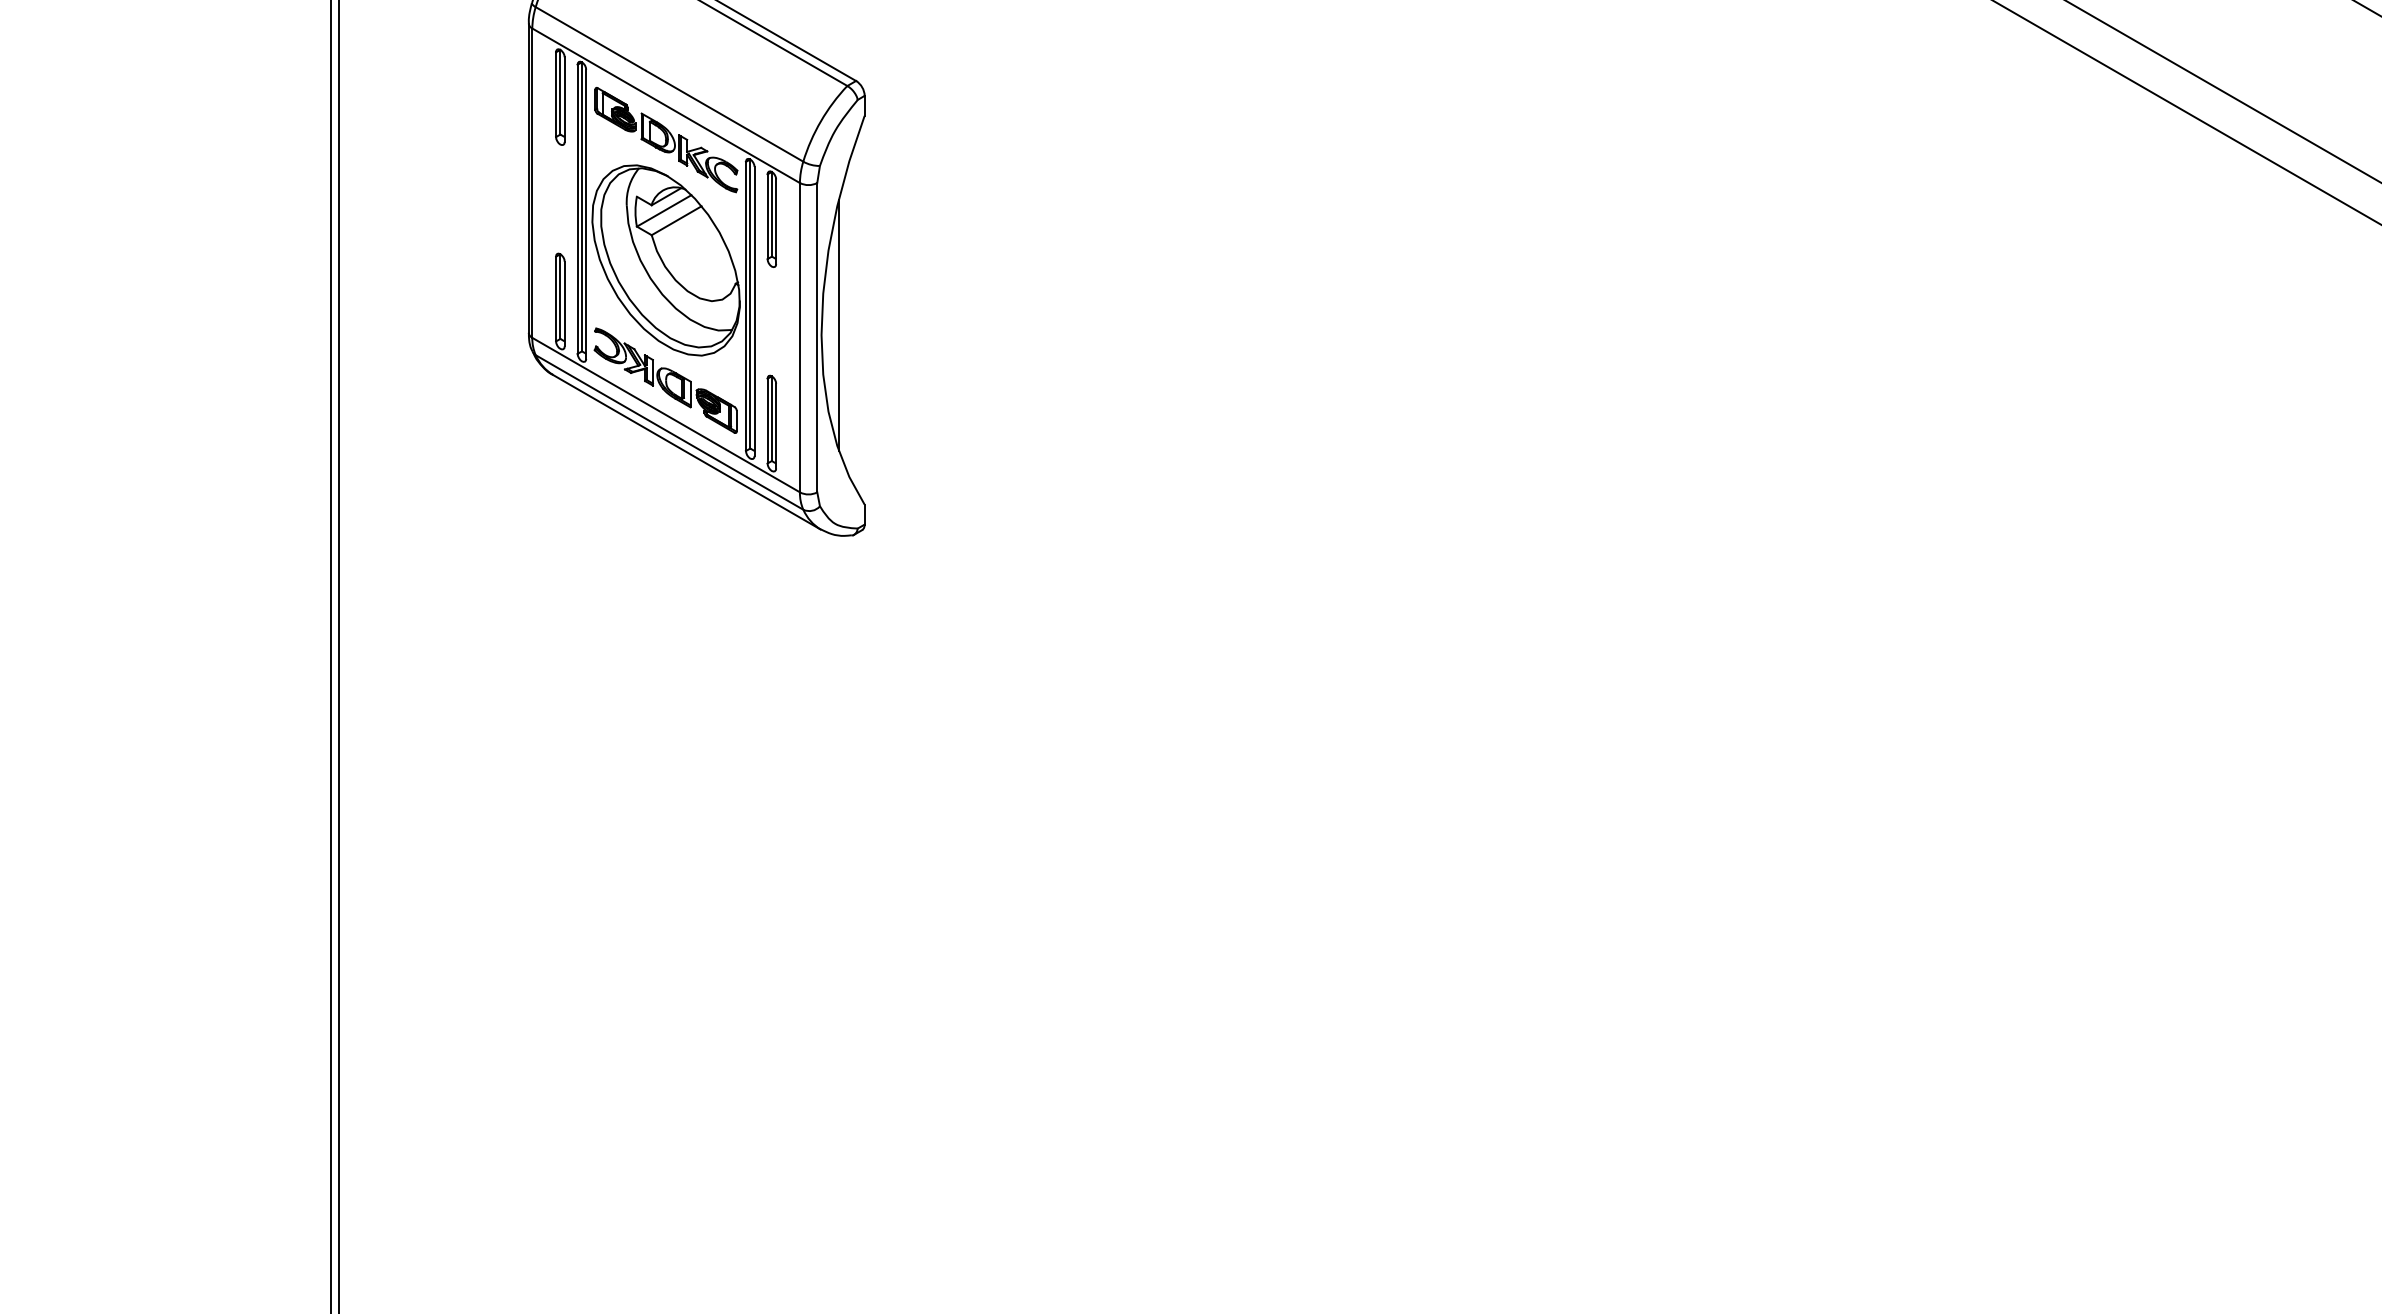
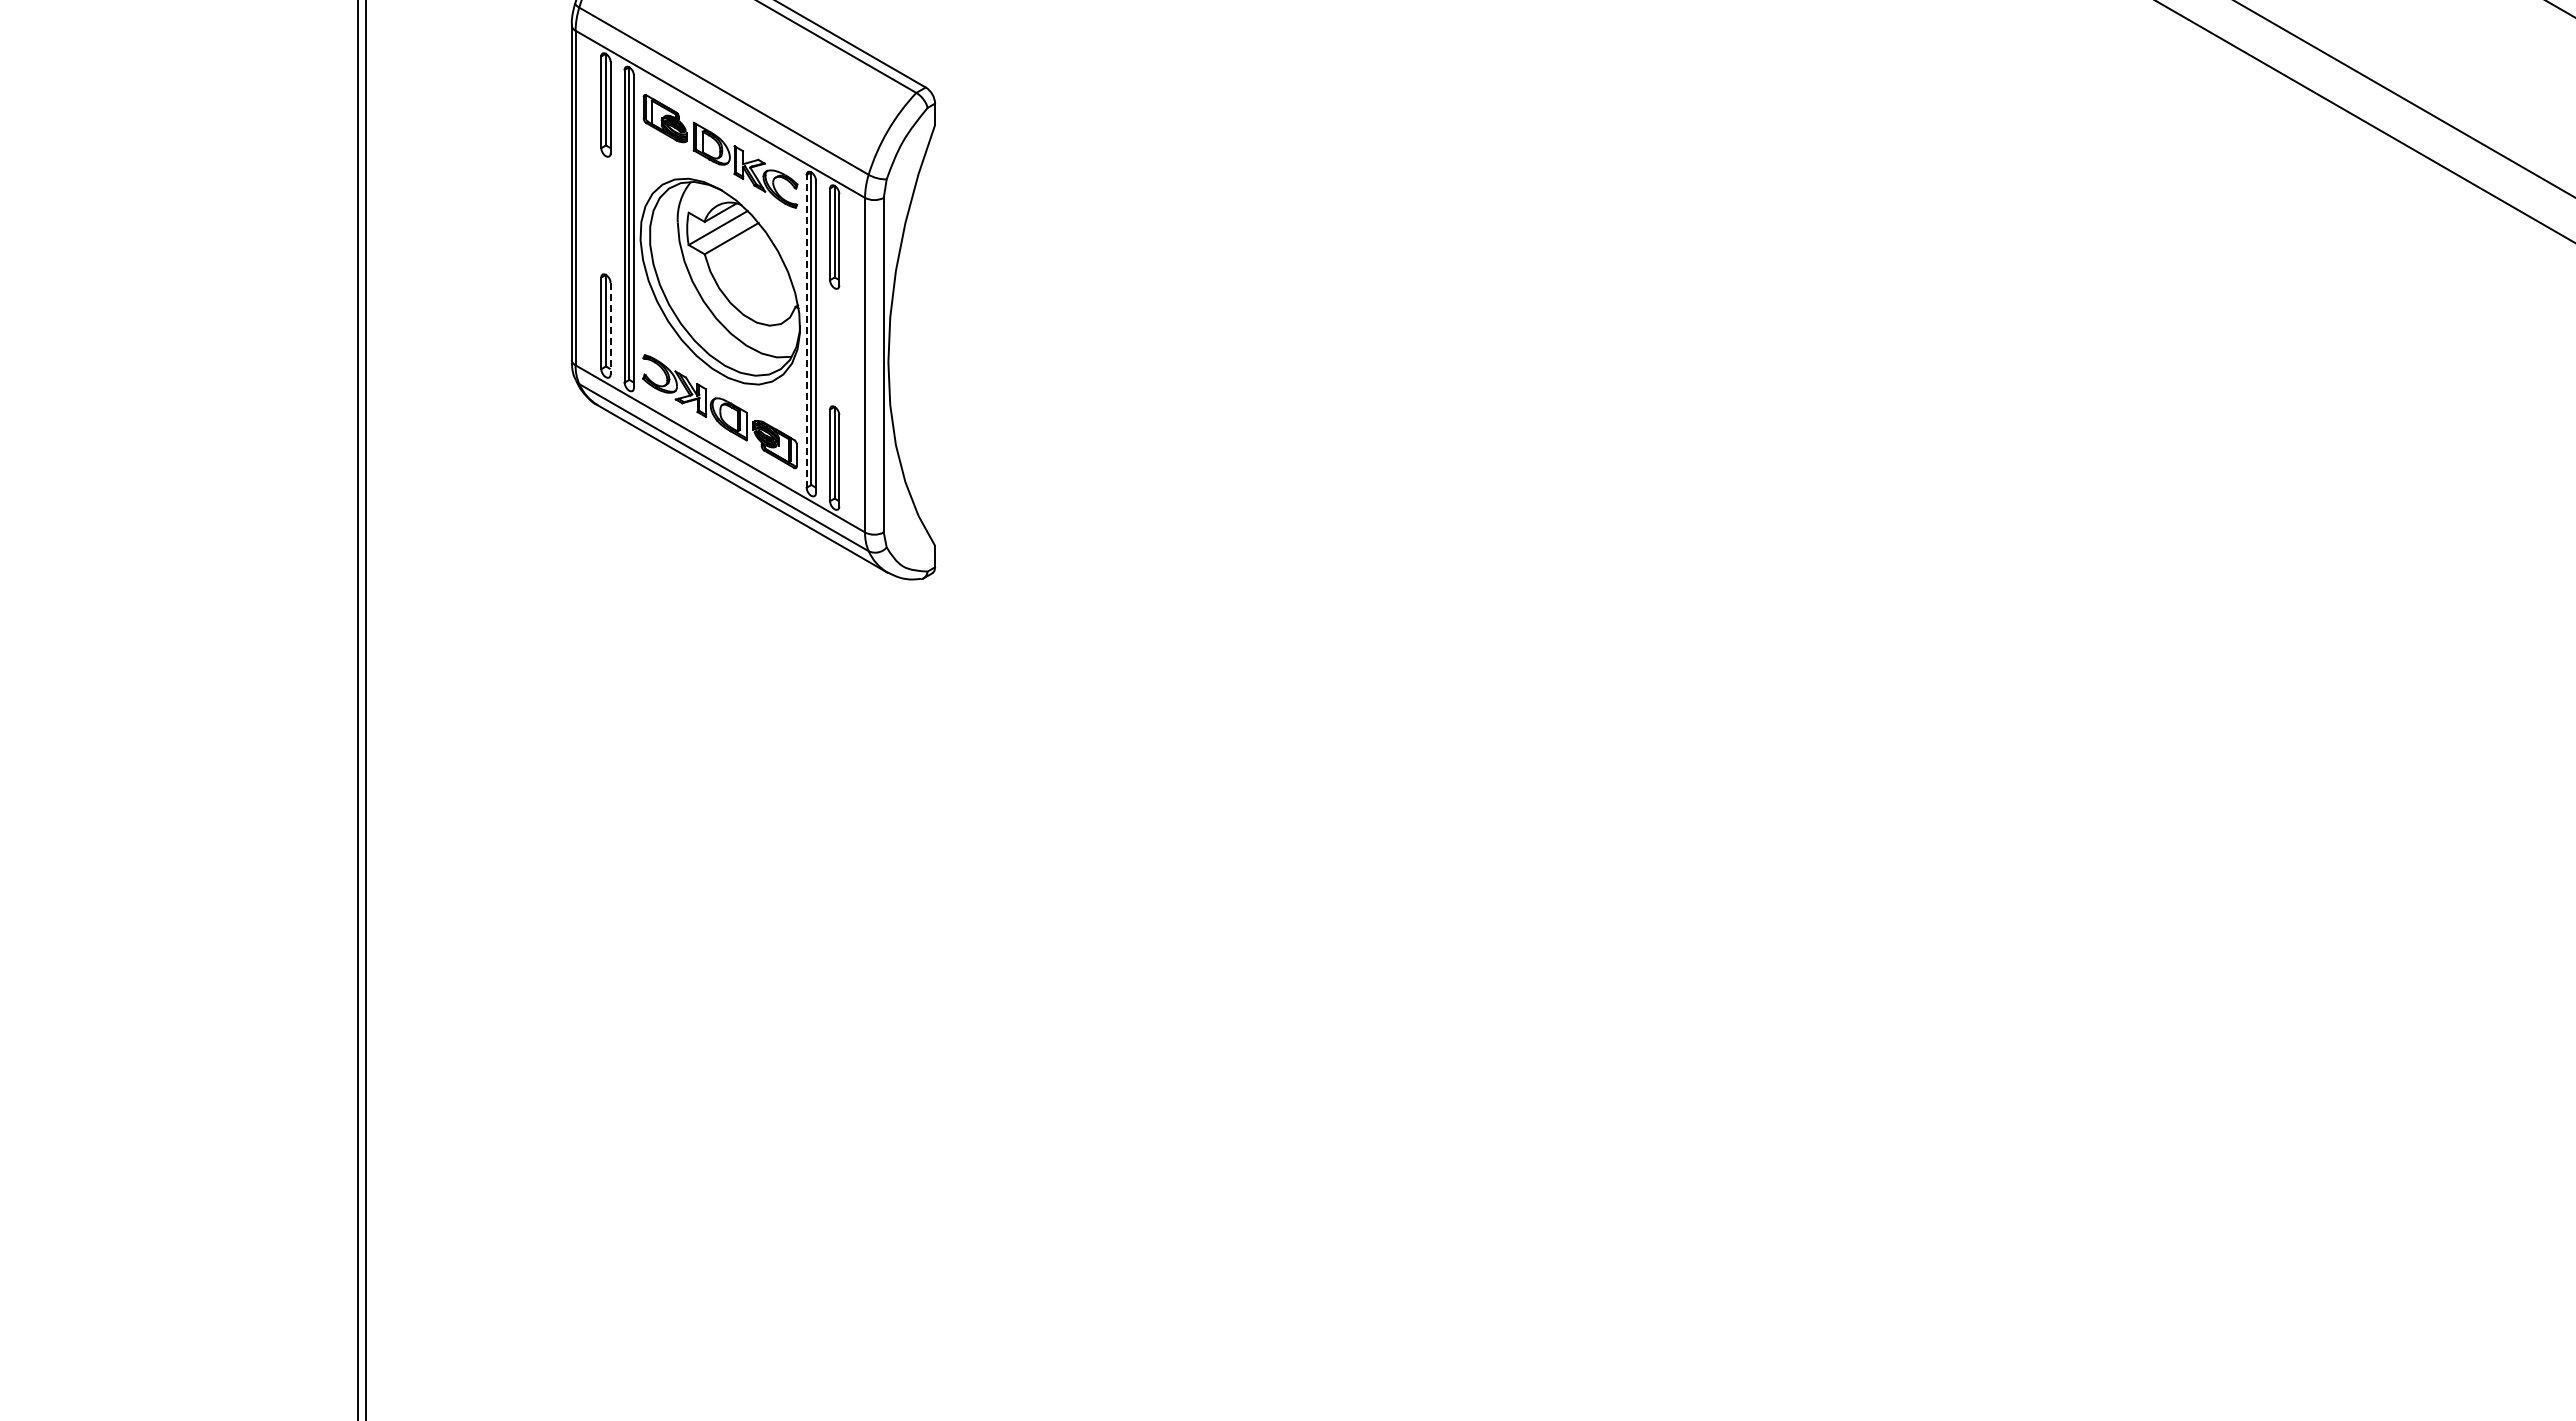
line: (564, 303) -> (610, 328), solid -> dashed
line: (745, 305) -> (806, 330), solid -> dashed
line: (839, 325) -> (907, 351), removed

